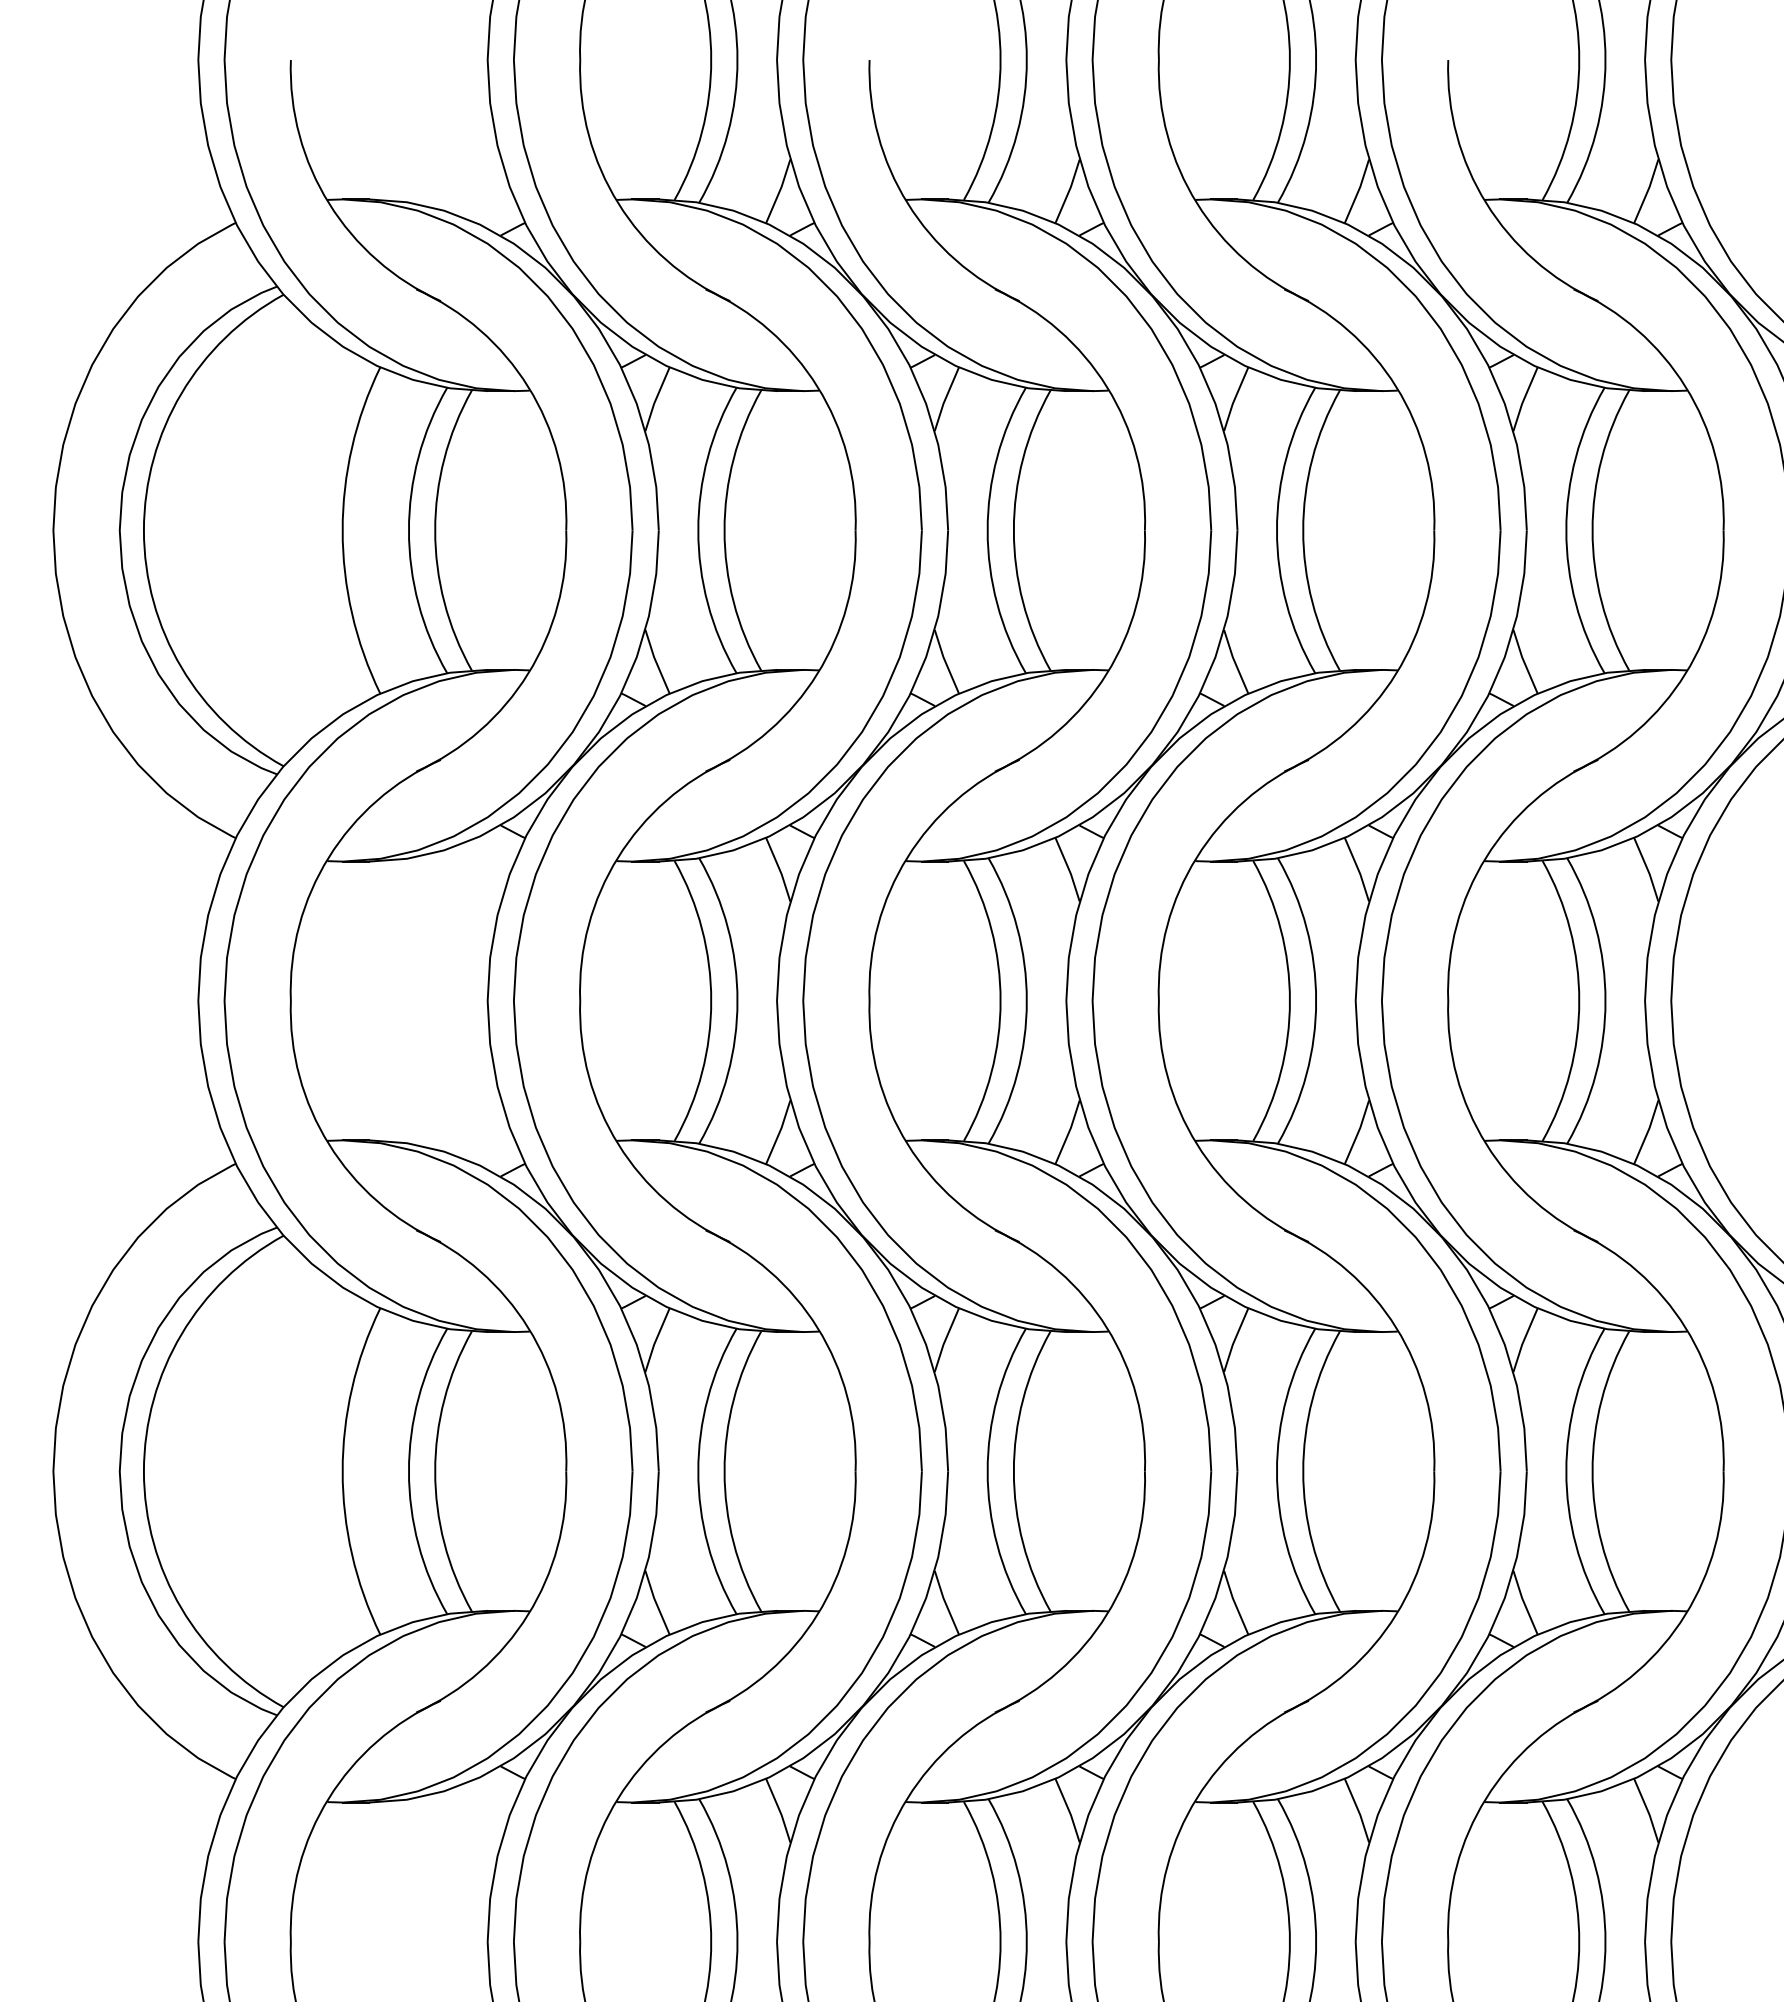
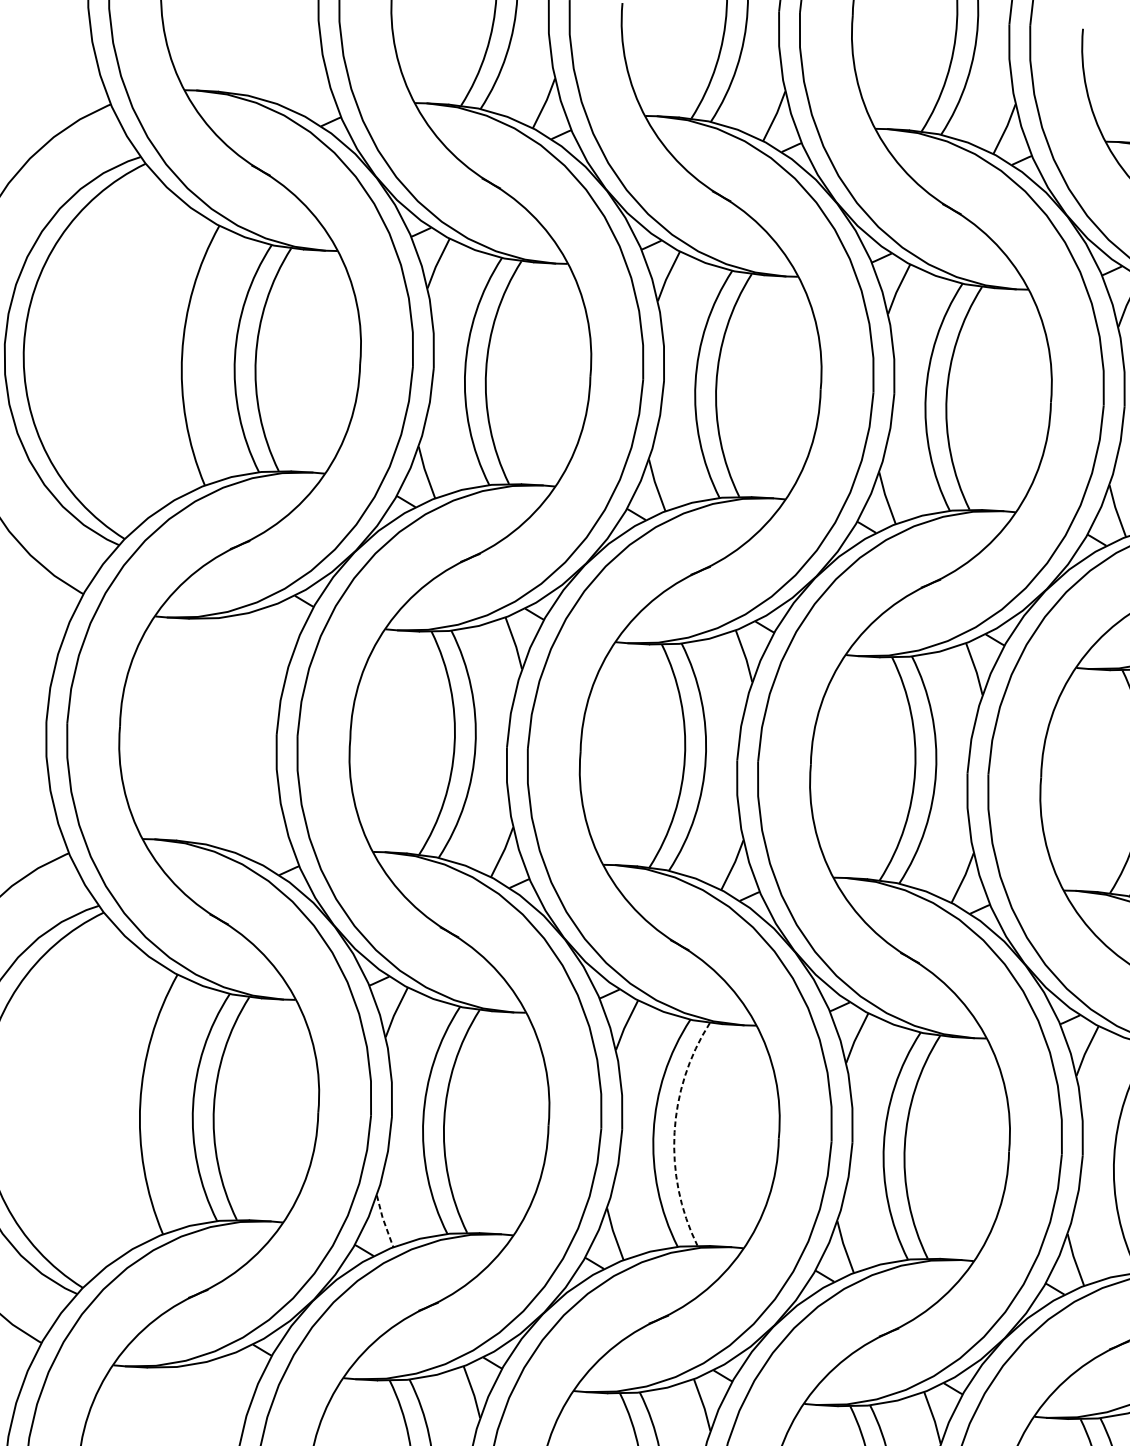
arc: (1013, 1471) -> (674, 1132), solid -> dashed
line: (656, 1602) -> (384, 1221), solid -> dashed

